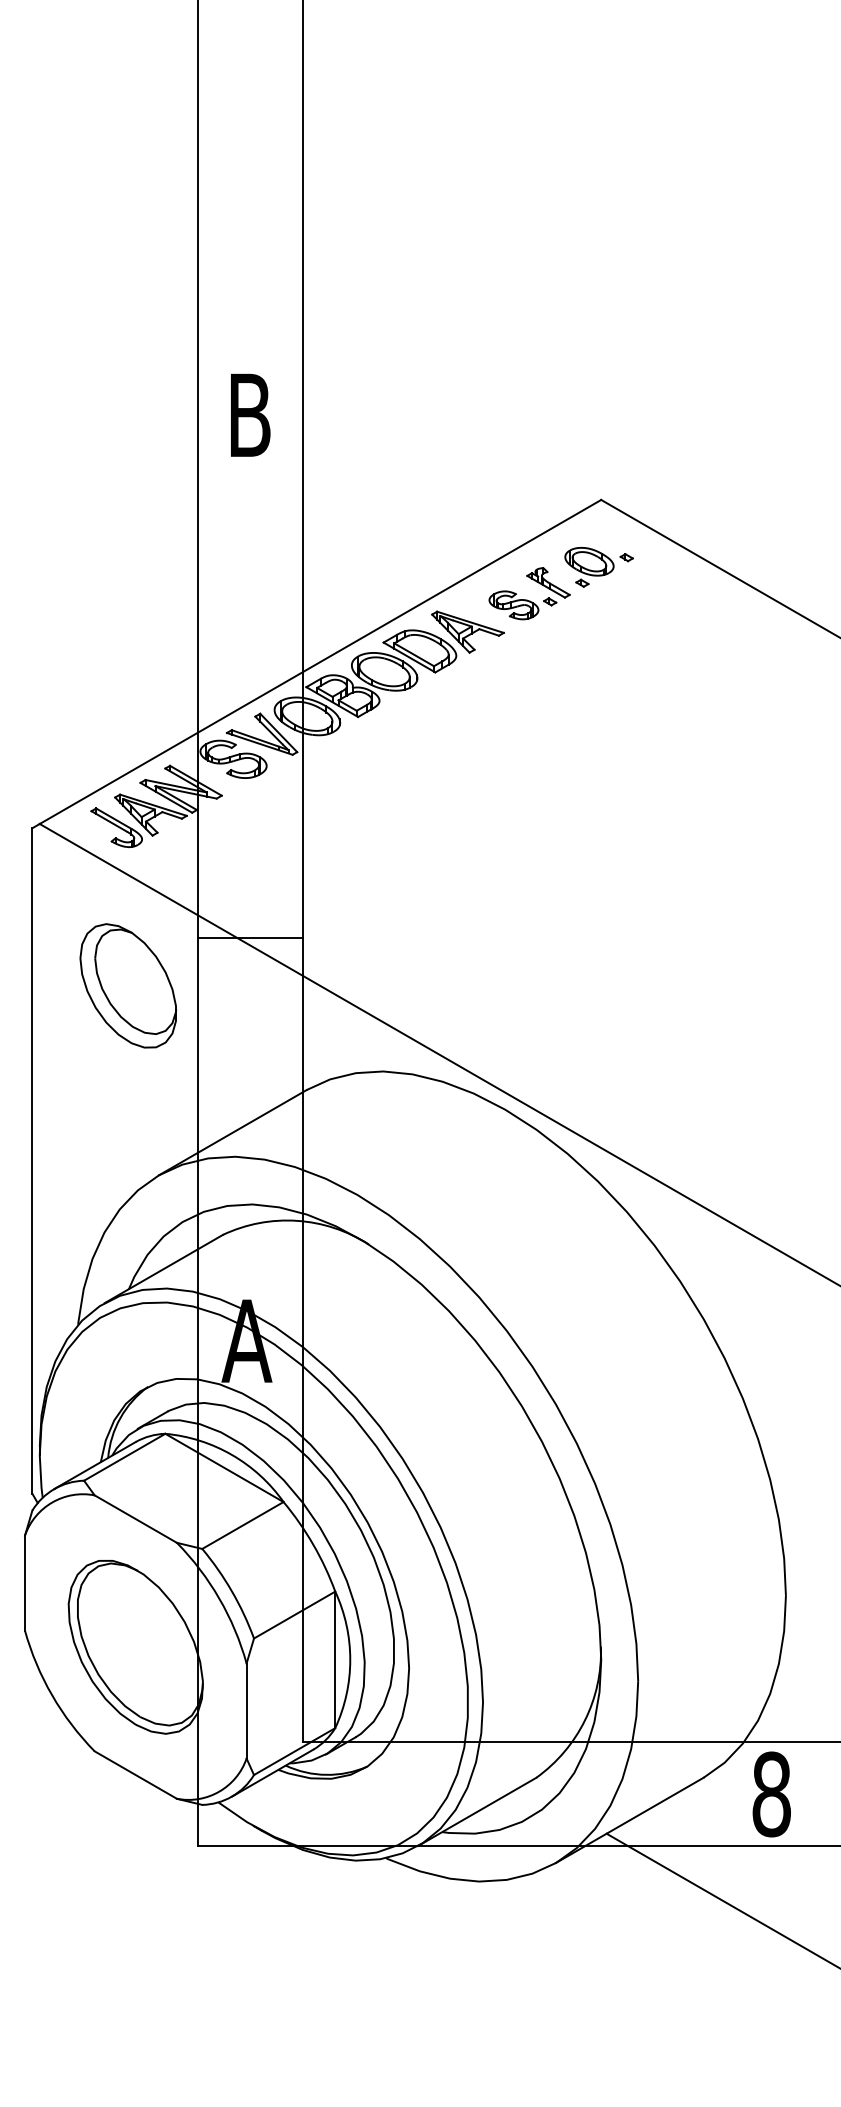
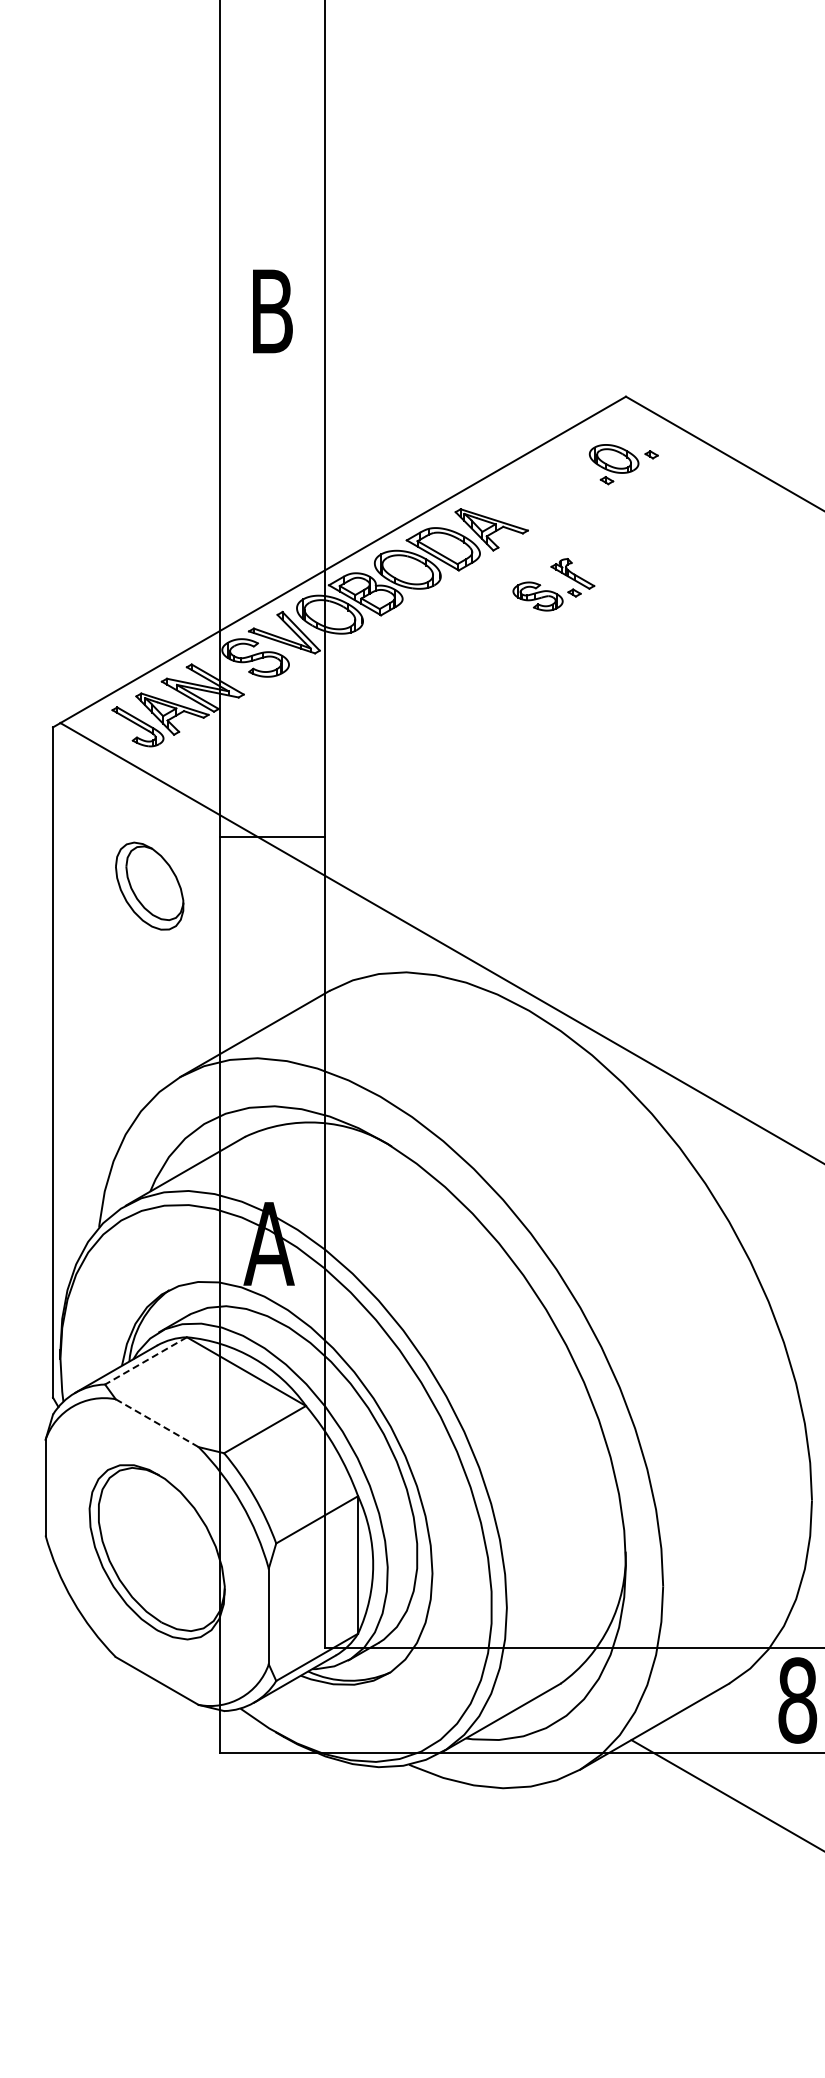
part: (527, 599) -> (551, 590), moved
part: (128, 985) -> (149, 885), size x0.7
line: (124, 1457) -> (145, 1361), solid -> dashed
line: (135, 1518) -> (156, 1422), solid -> dashed

